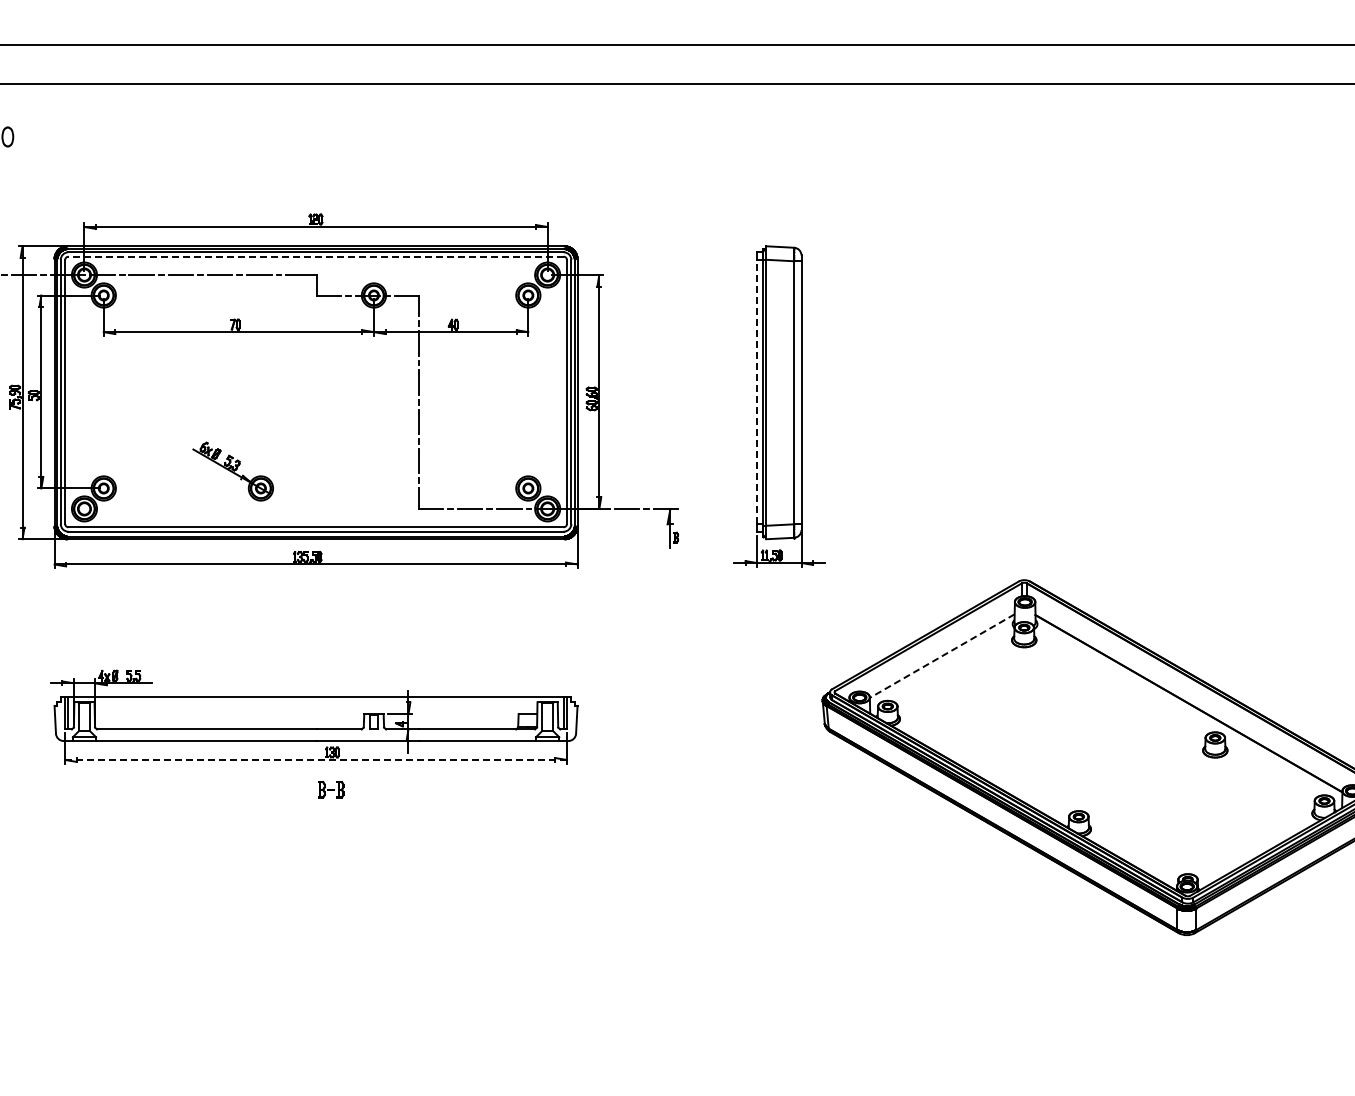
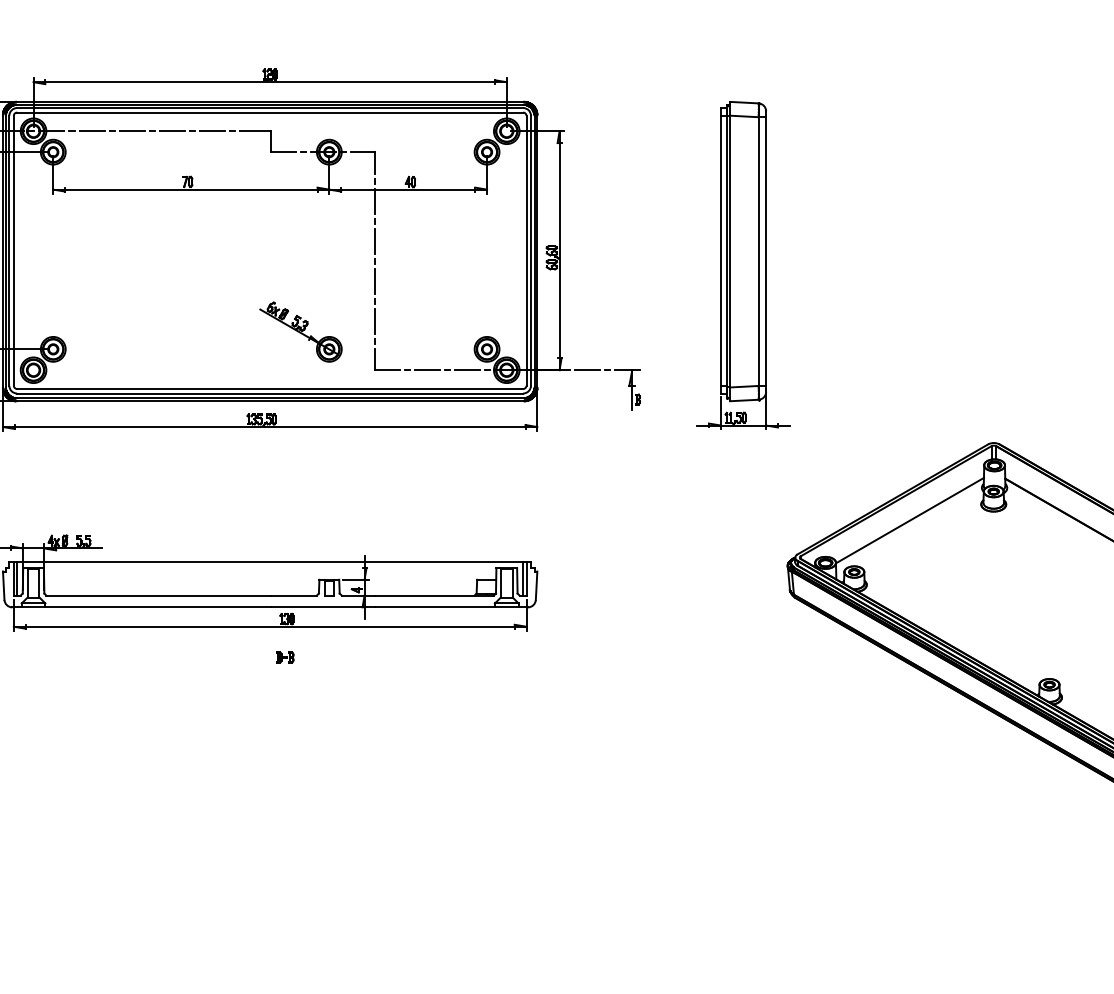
line: (316, 256) -> (270, 112), dashed -> solid
line: (757, 391) -> (721, 250), dashed -> solid
part: (232, 471) -> (300, 332), moved
line: (942, 656) -> (910, 521), dashed -> solid
line: (316, 759) -> (270, 626), dashed -> solid
part: (330, 790) -> (284, 657), size x0.62

